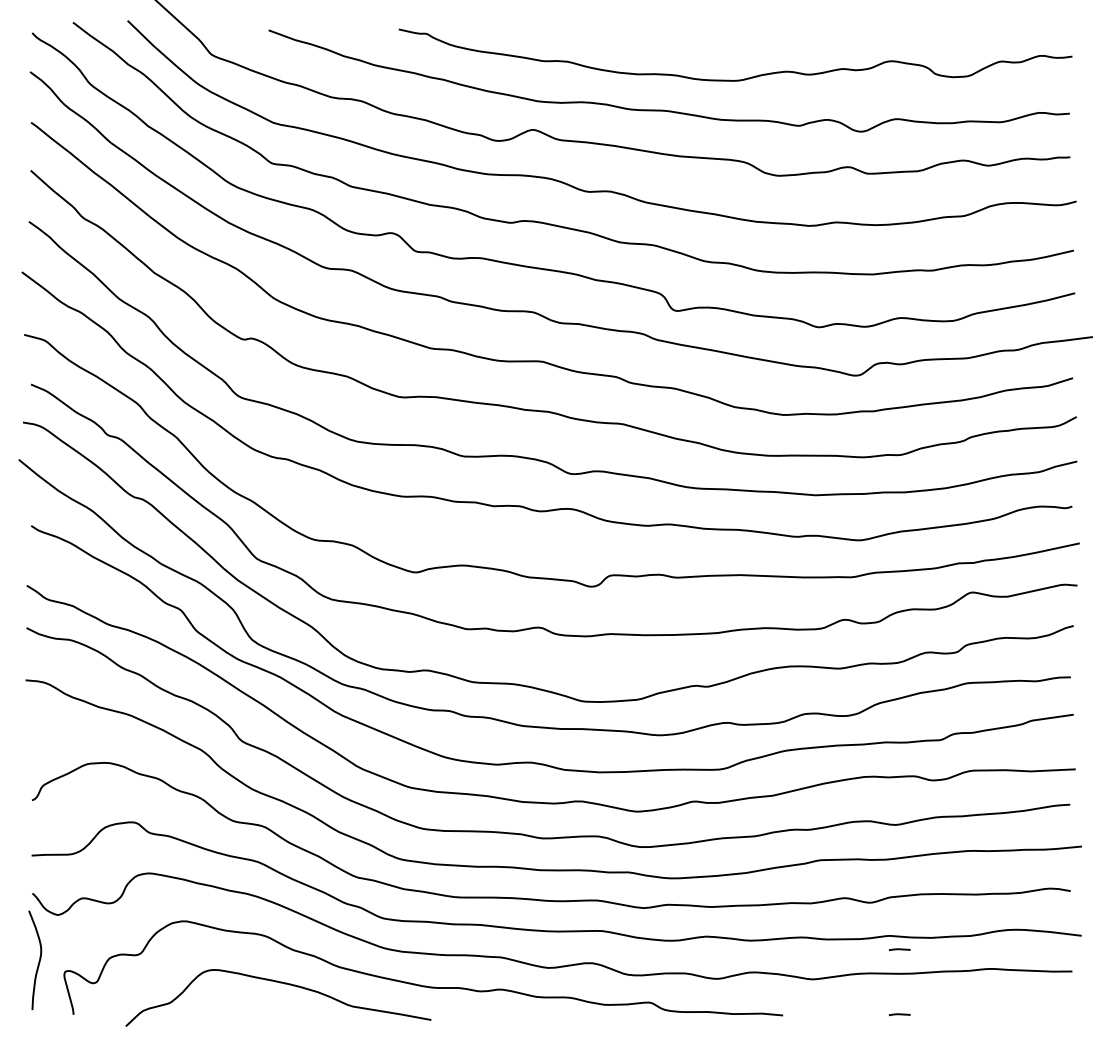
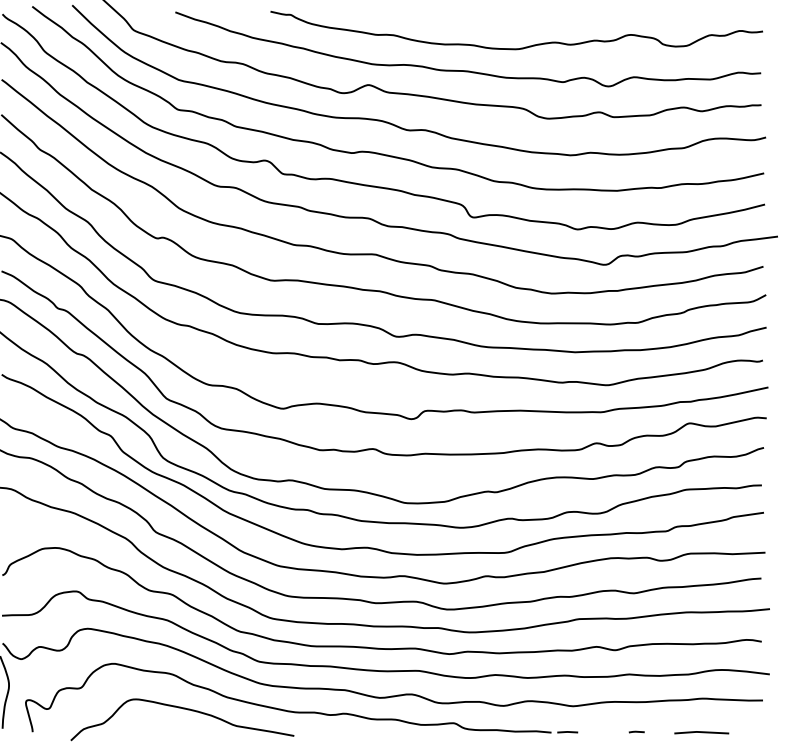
line: (899, 949) -> (636, 684), removed
line: (805, 1014) -> (567, 731), added
line: (988, 1015) -> (701, 732), added

